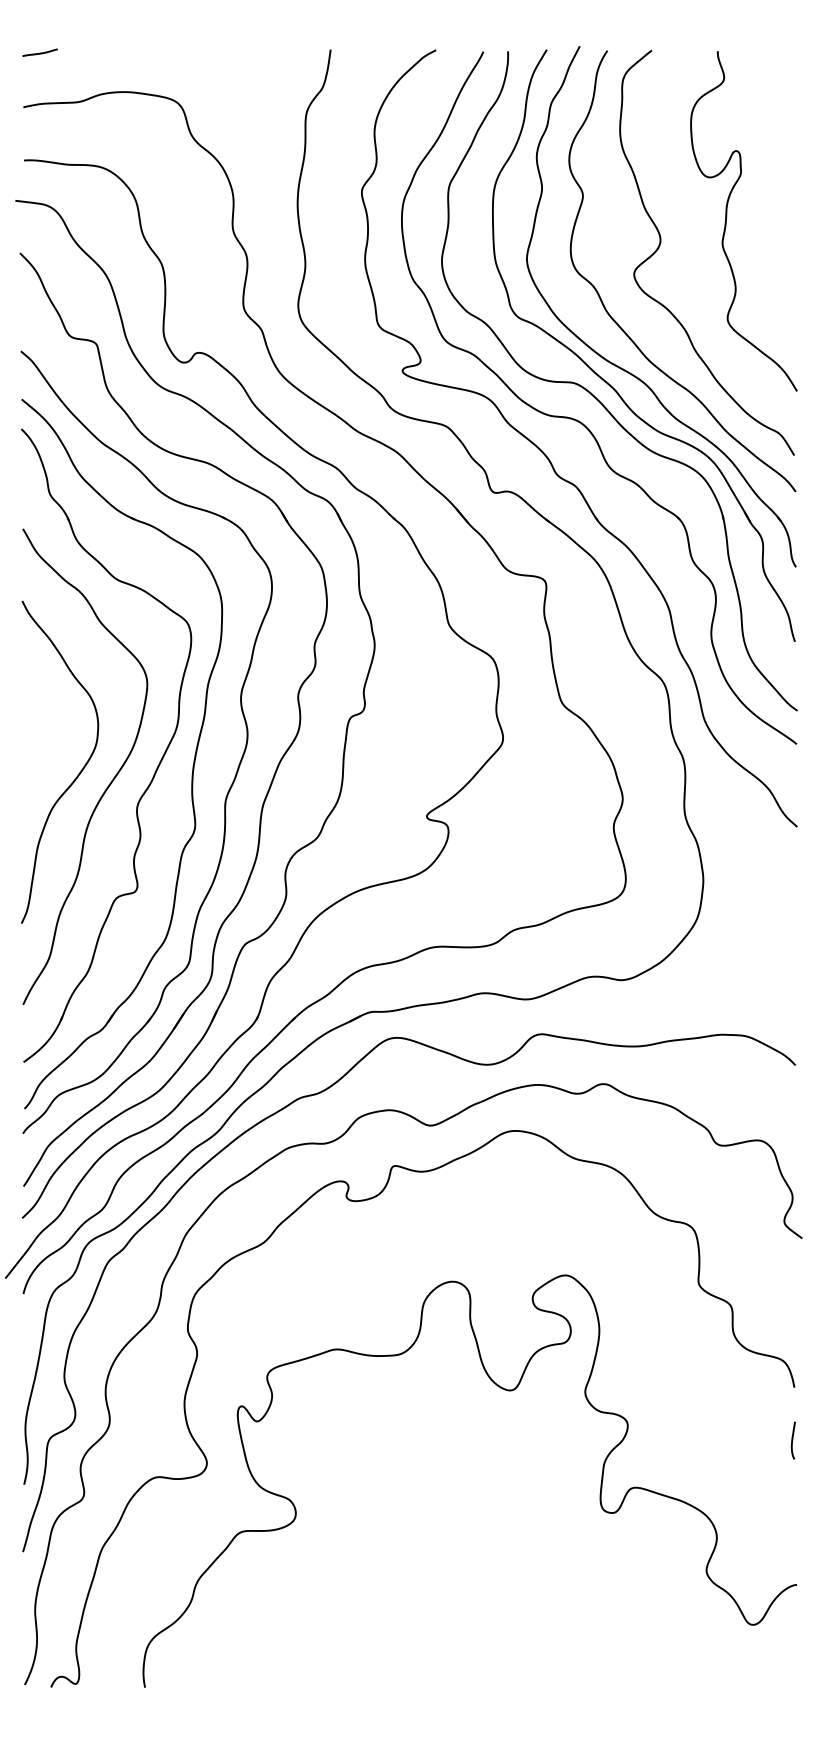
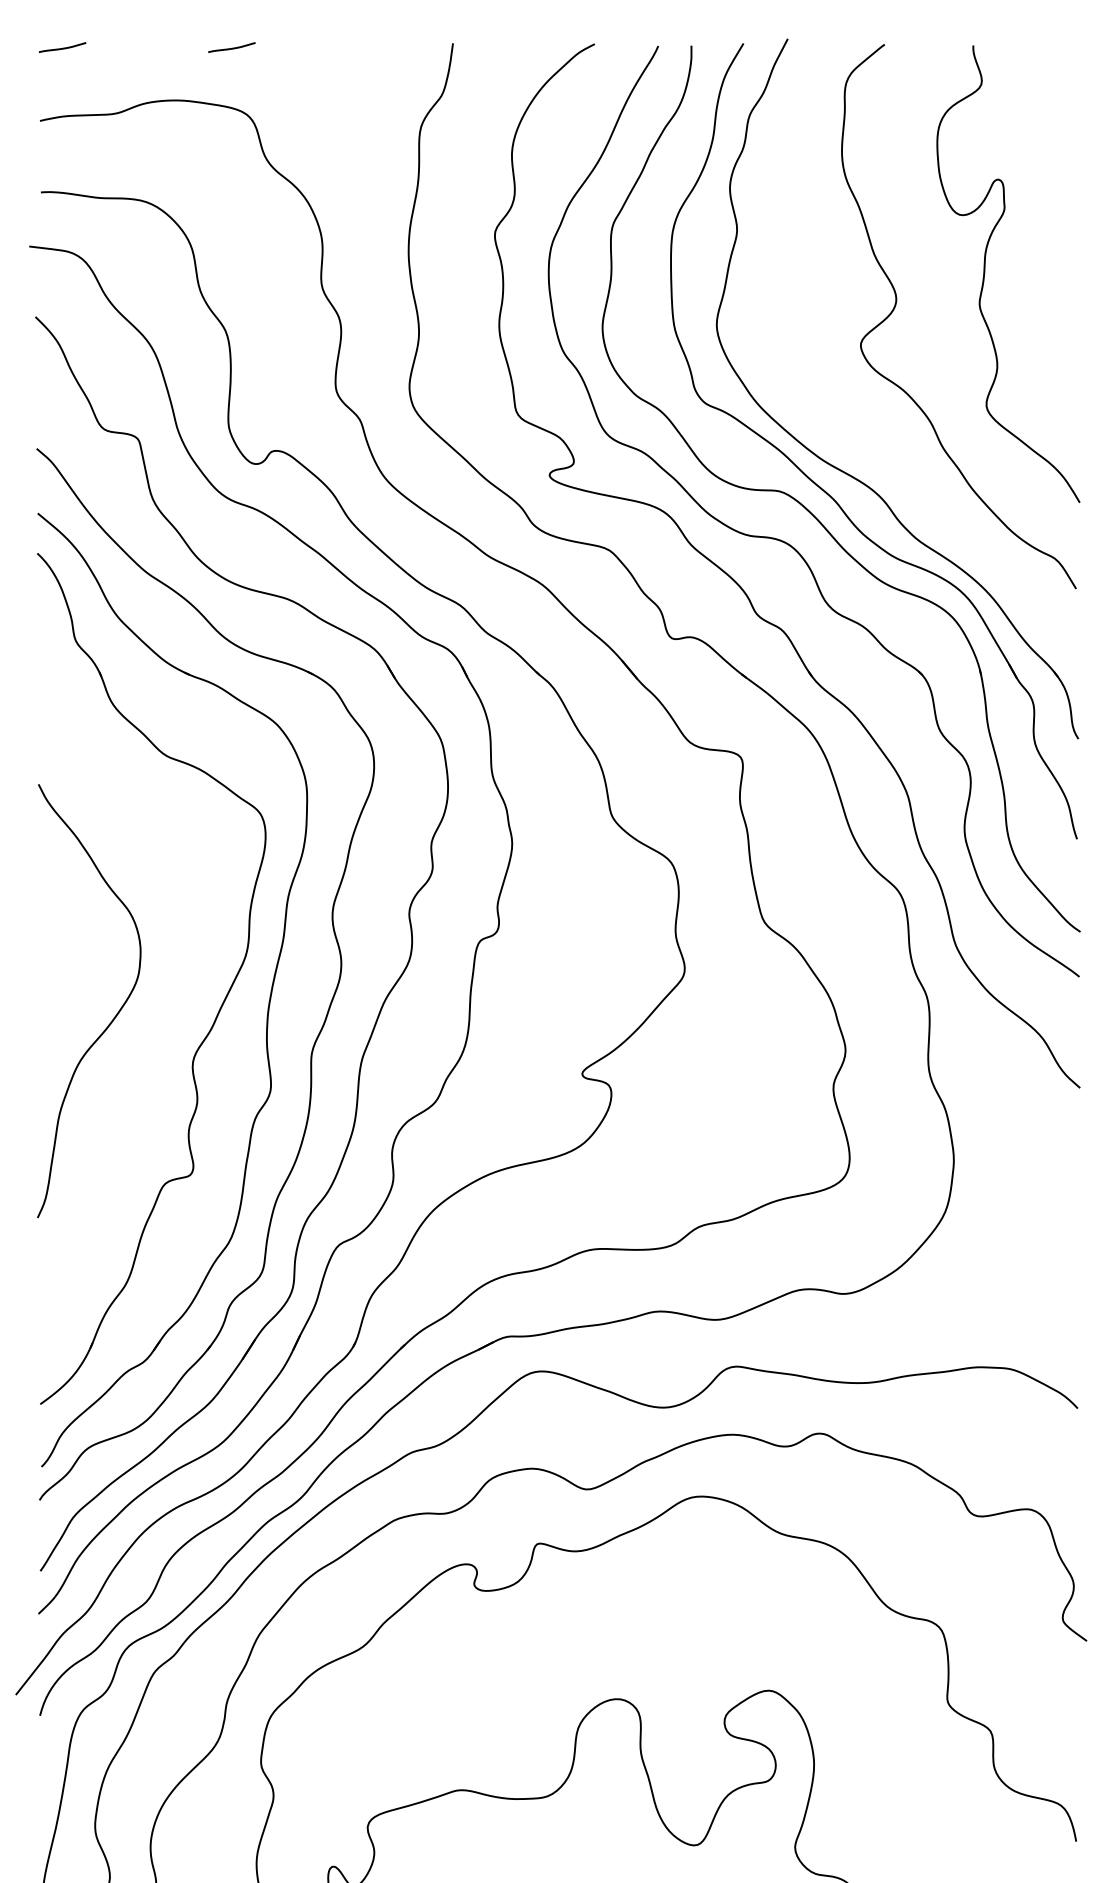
curve: (165, 52) -> (231, 47), added
curve: (617, 322) -> (838, 410), removed
curve: (108, 784) -> (154, 1030), removed

